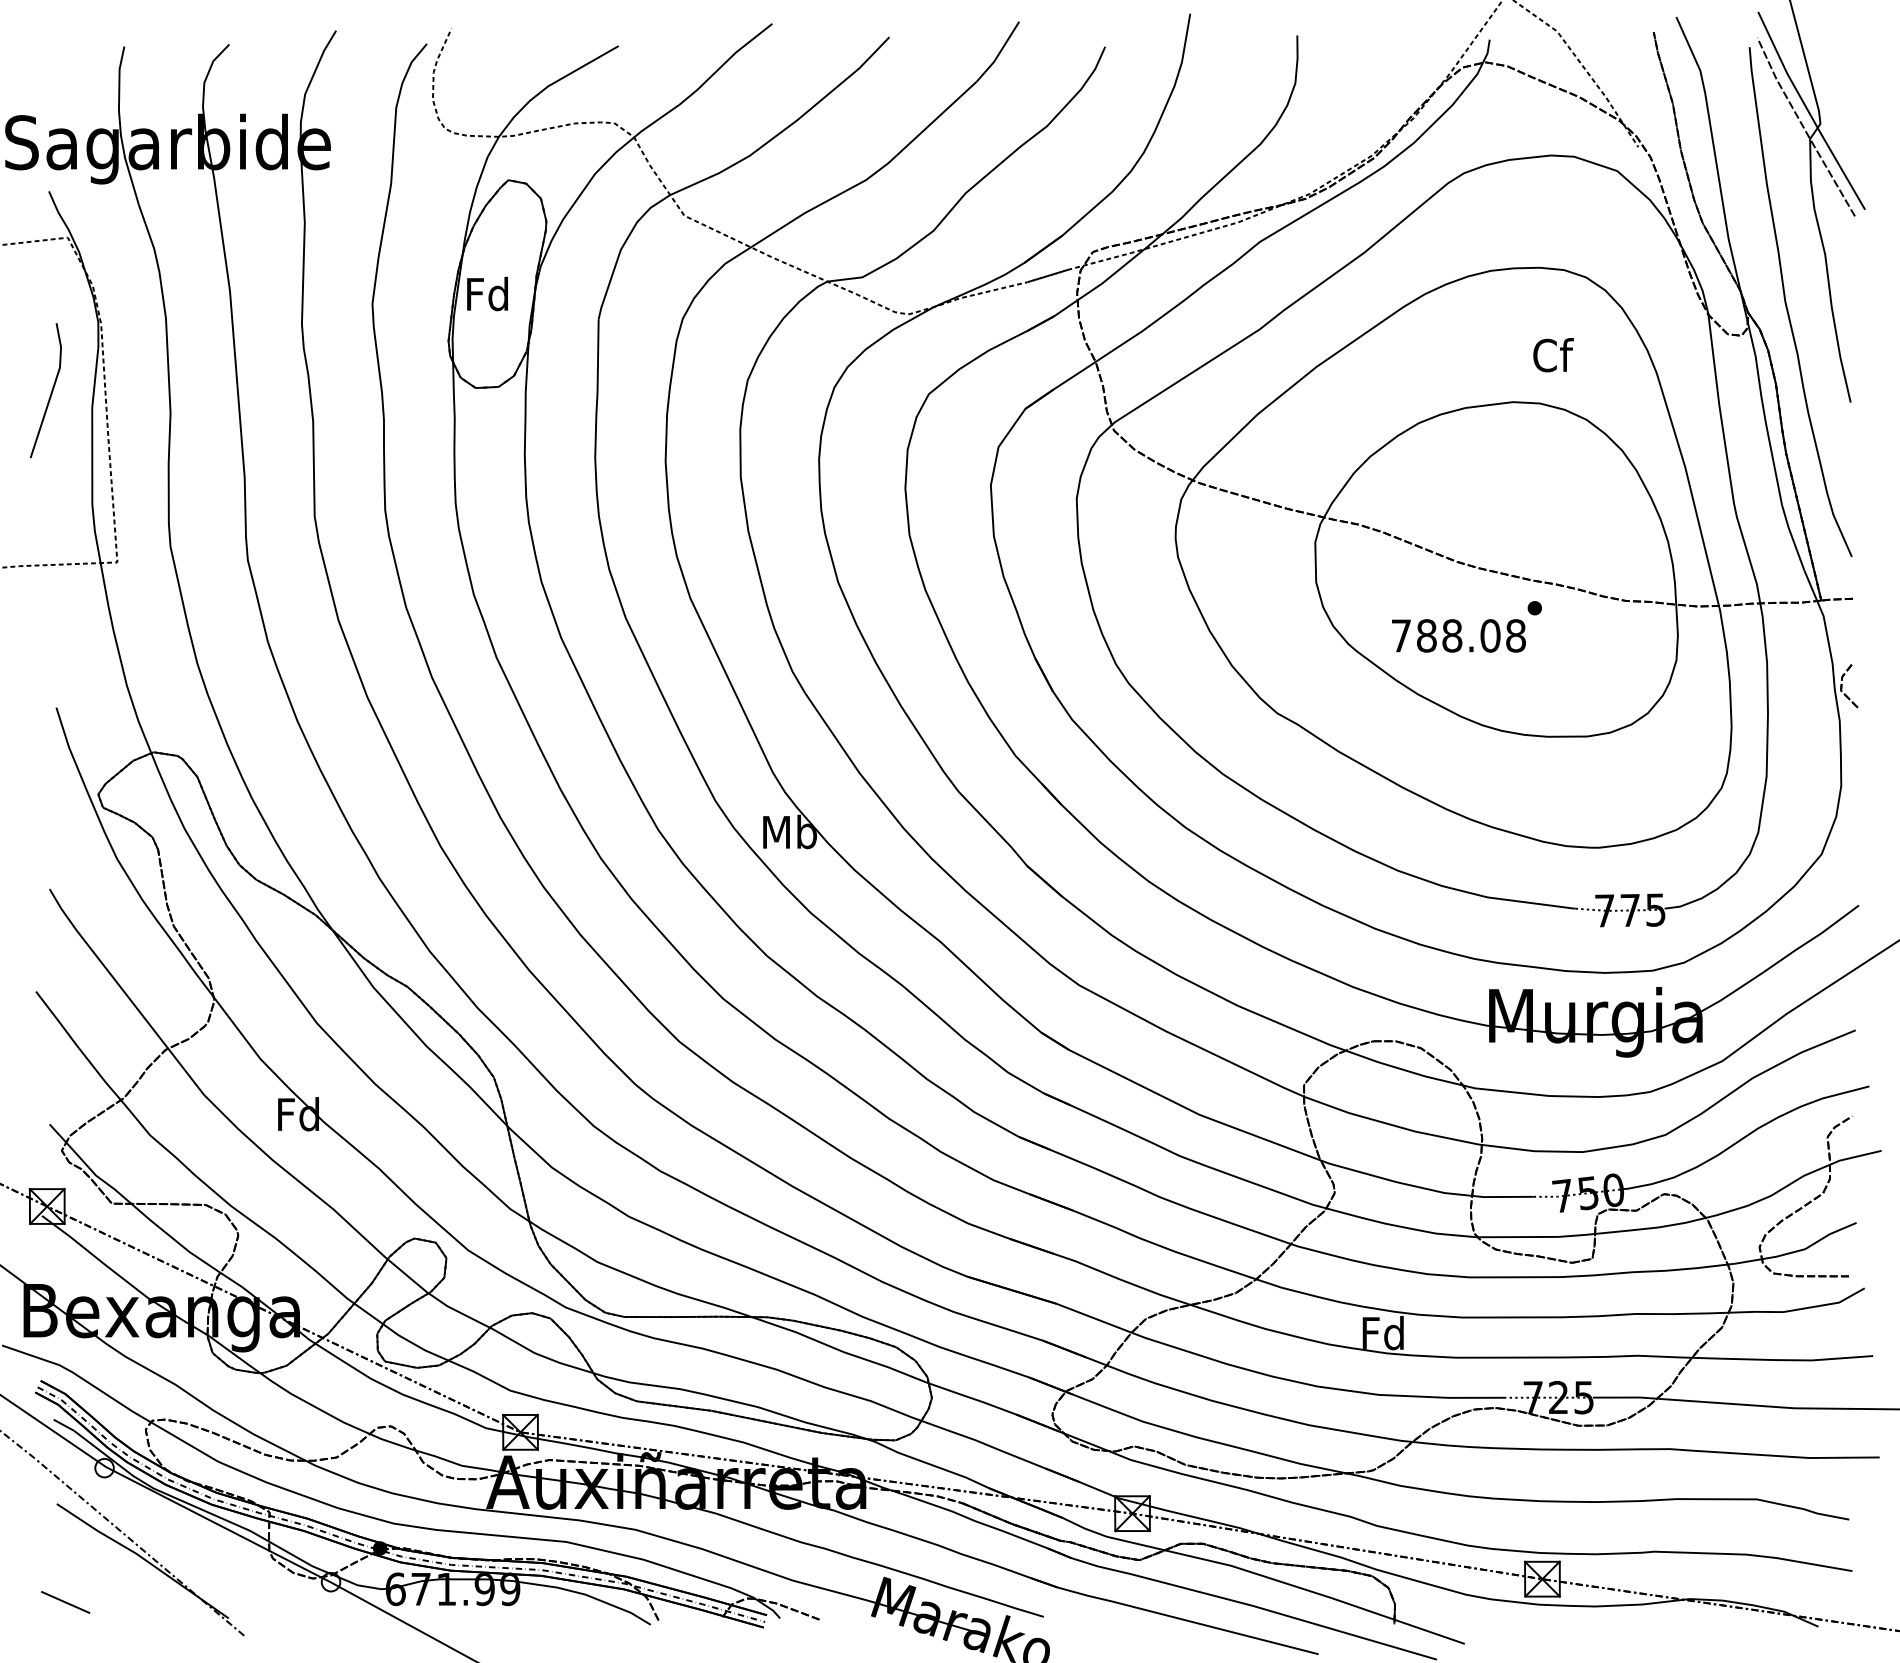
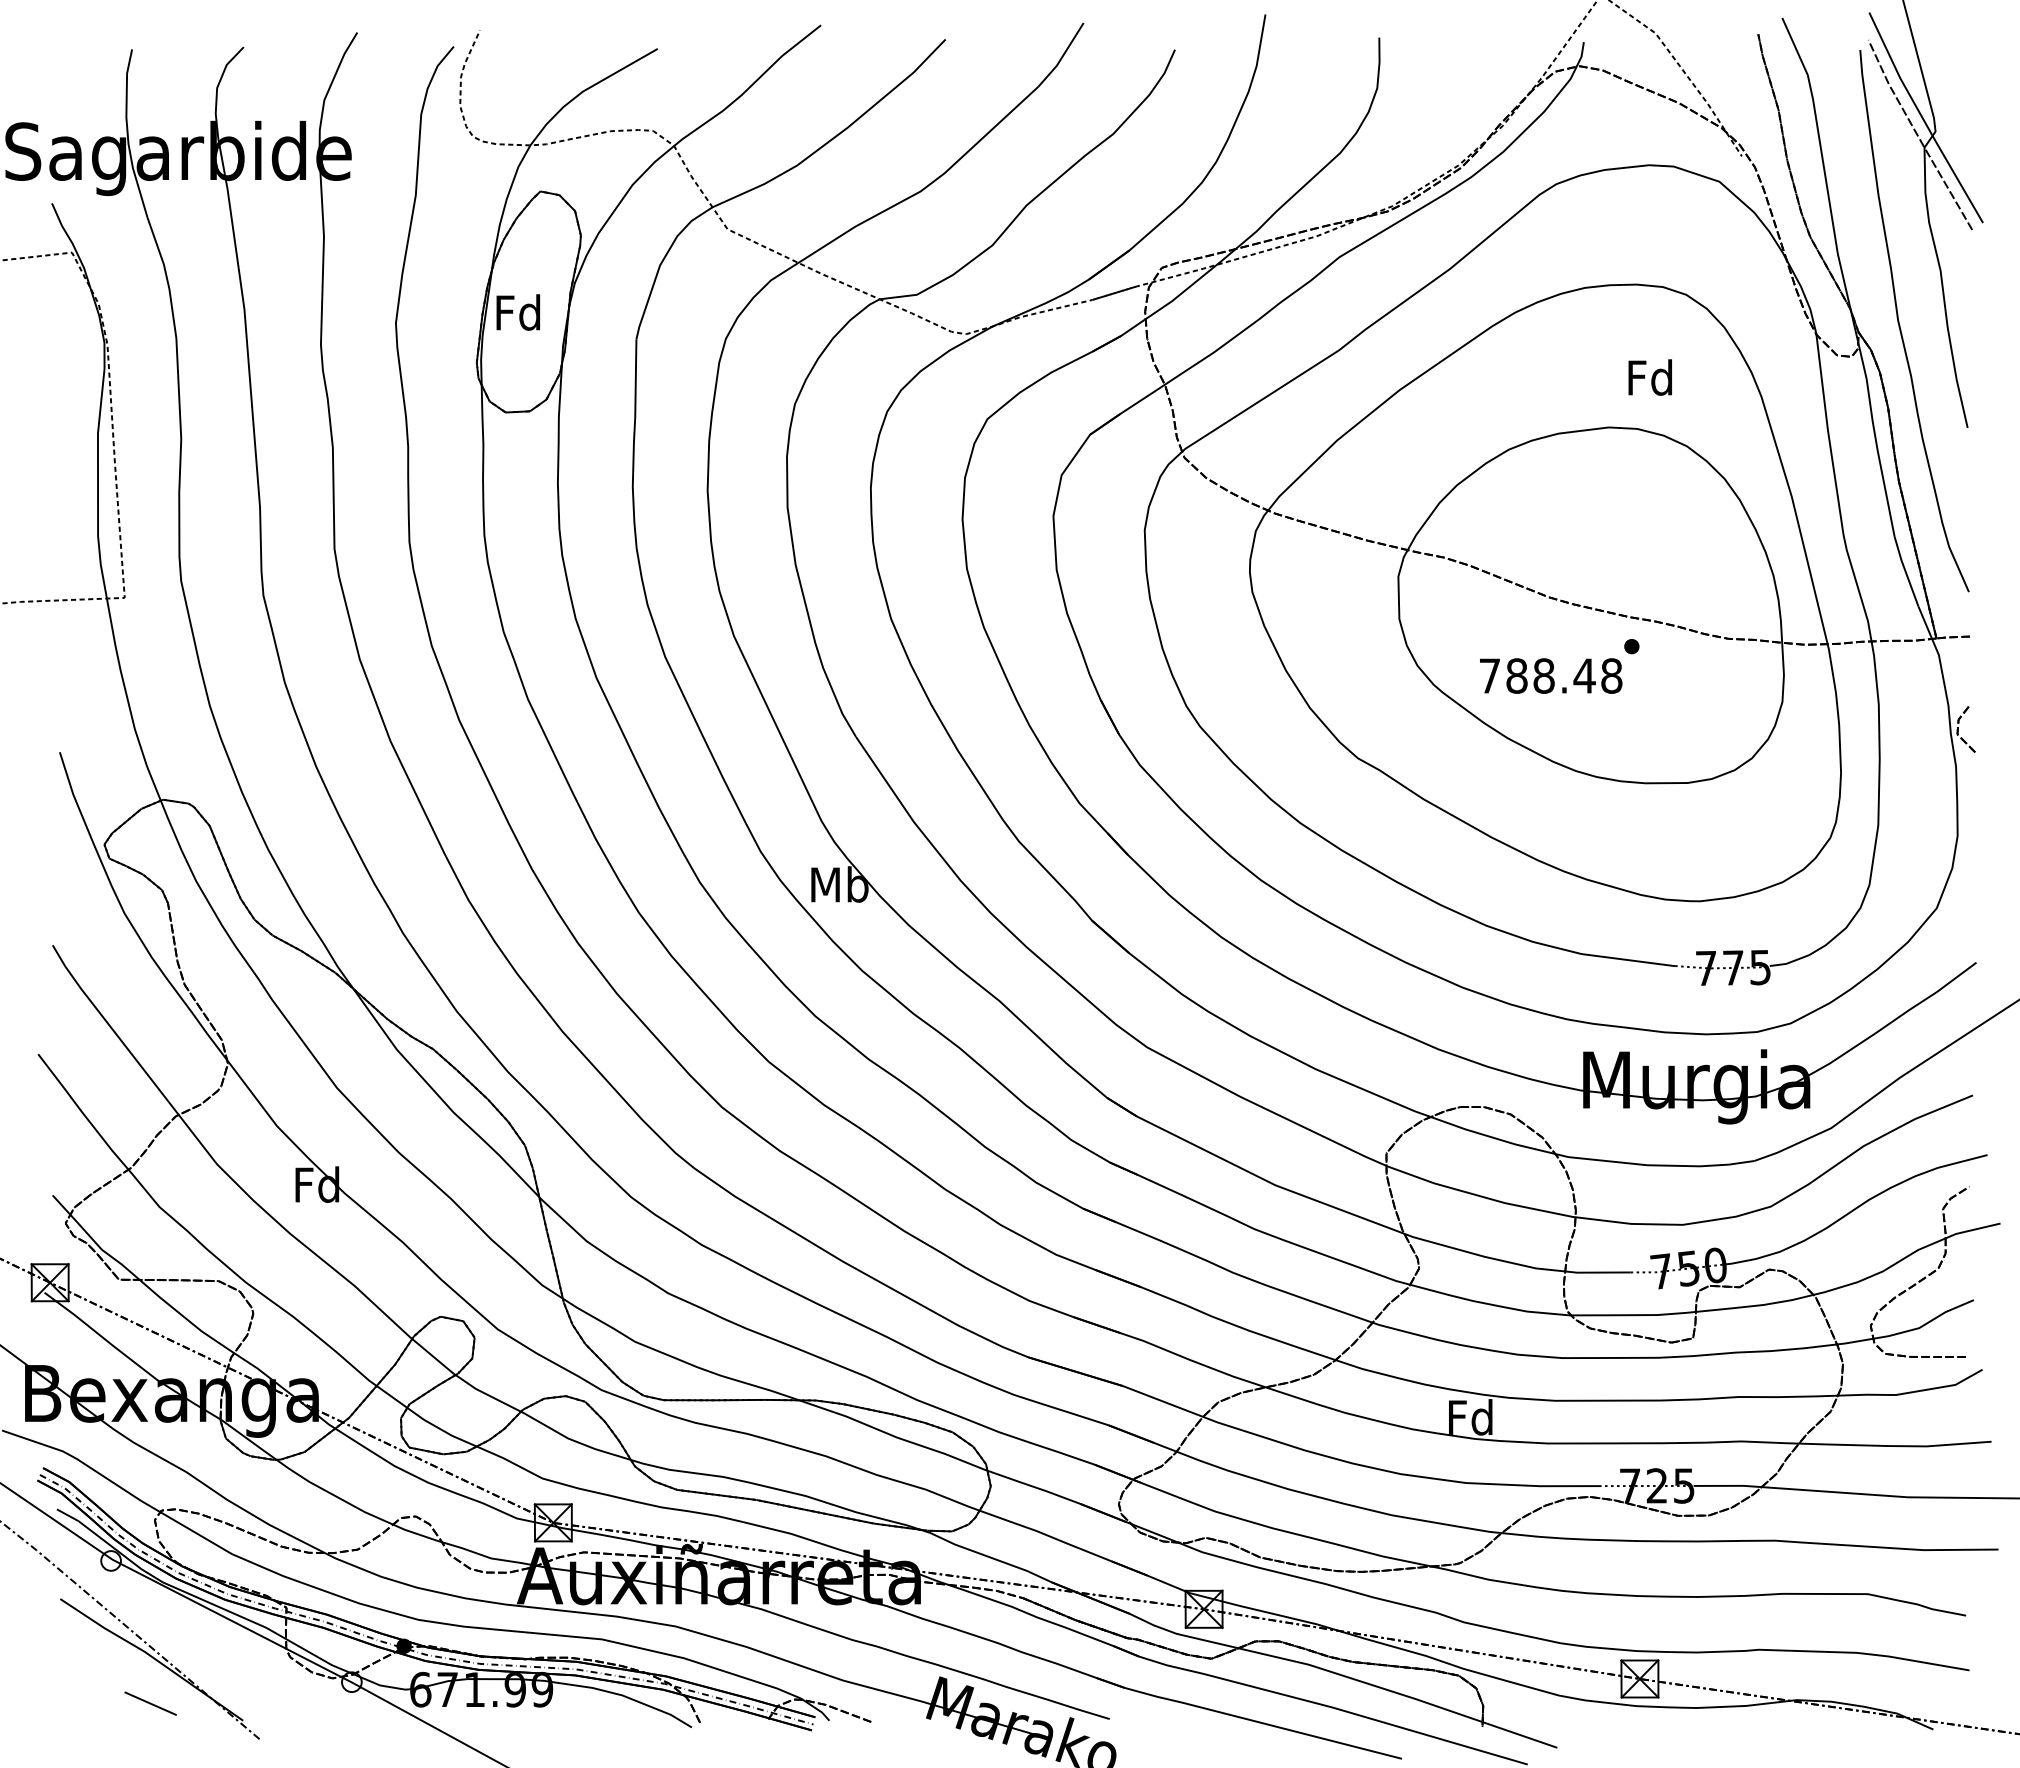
text: (1552, 355) -> (1650, 377), Cf -> Fd
line: (51, 390) -> (54, 415), removed
text: (1490, 635) -> (1584, 675), 788.08 -> 788.48
line: (65, 1602) -> (150, 1703), moved

